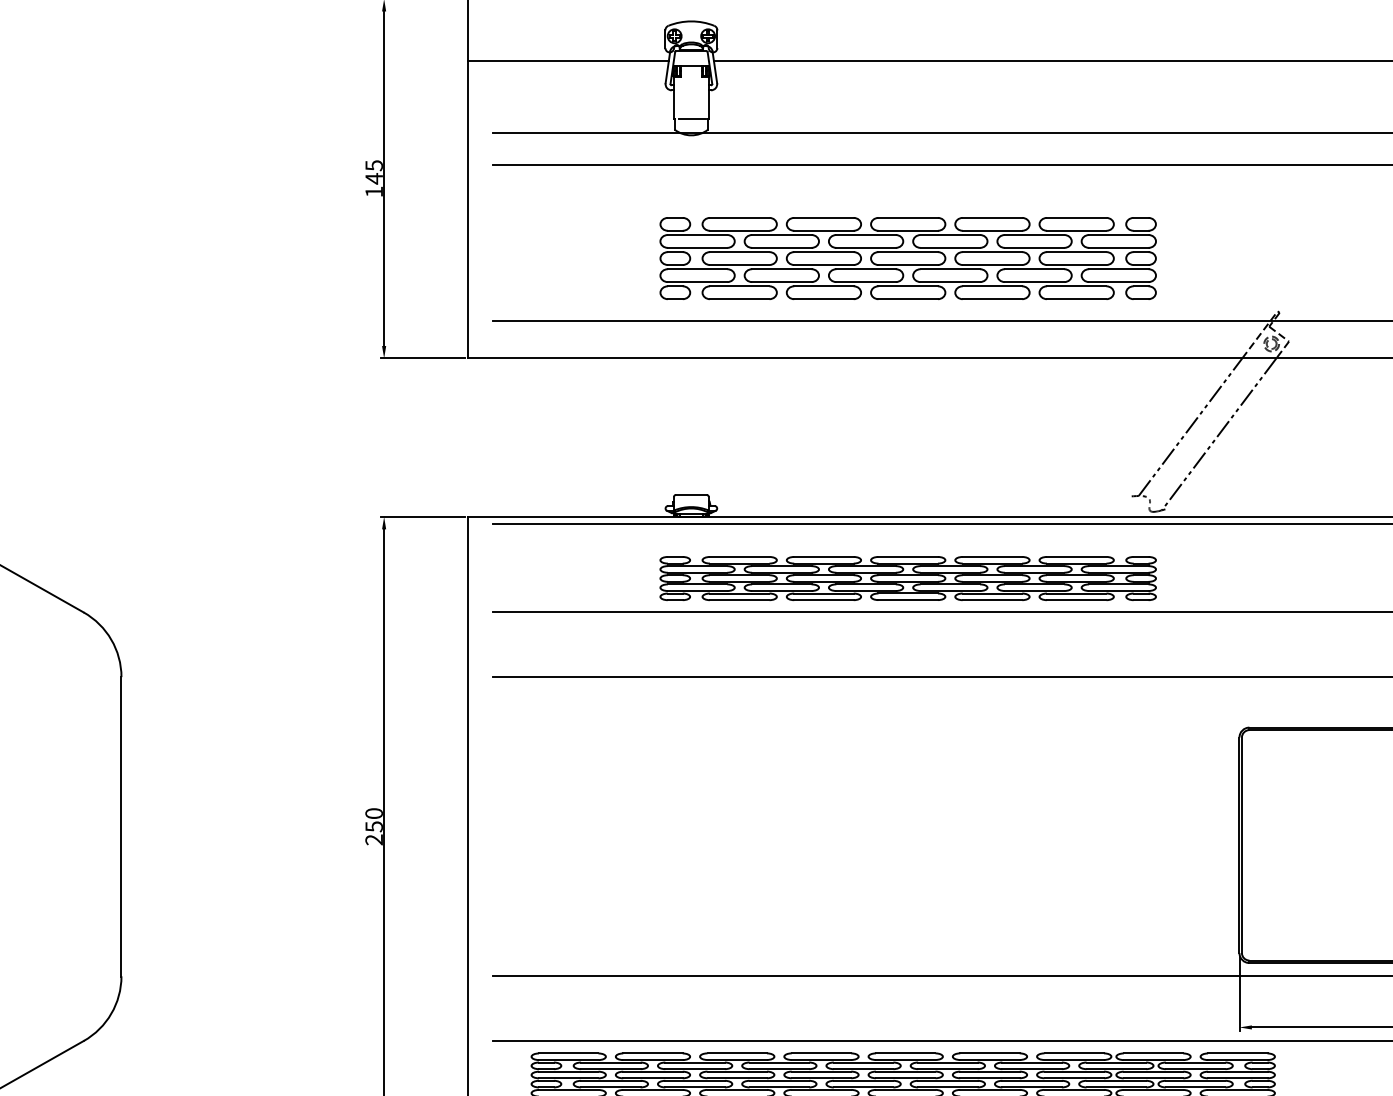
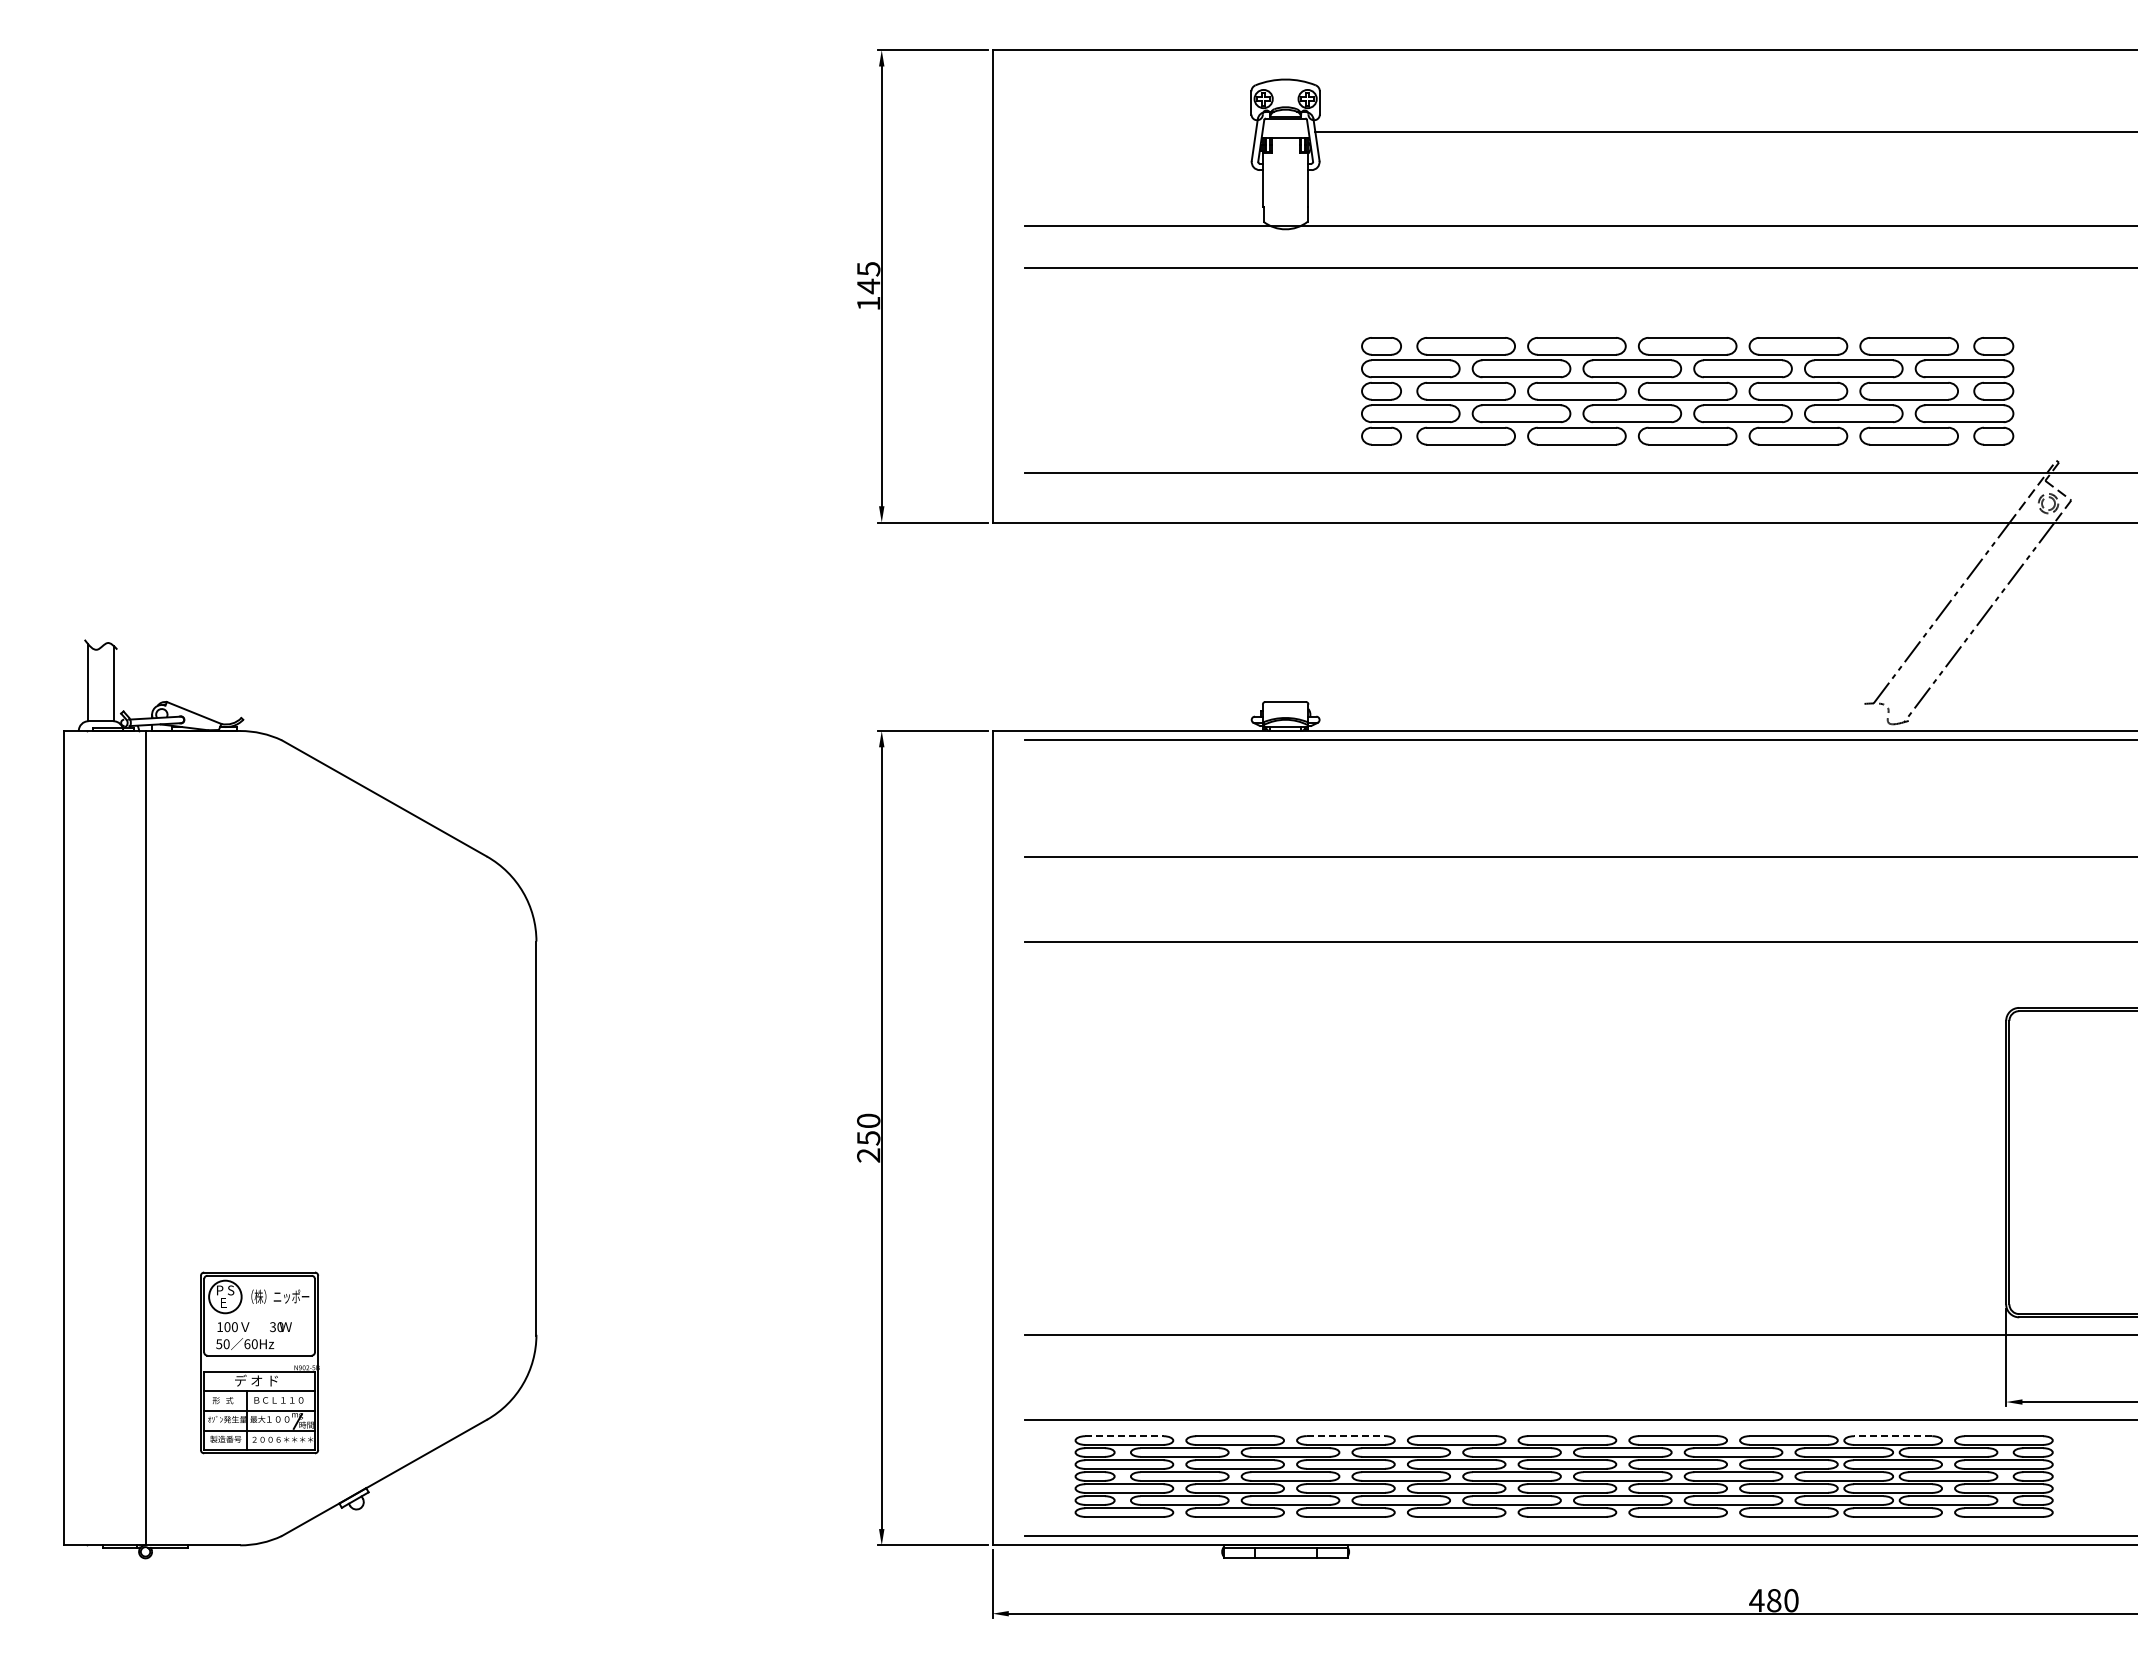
line: (568, 60) -> (1124, 131), removed
line: (692, 118) -> (1286, 207), removed
part: (908, 258) -> (1687, 391), moved
part: (908, 578) -> (1570, 811), removed
line: (568, 1053) -> (1124, 1436), solid -> dashed
line: (737, 1053) -> (1346, 1436), solid -> dashed
line: (1153, 1053) -> (1892, 1436), solid -> dashed

